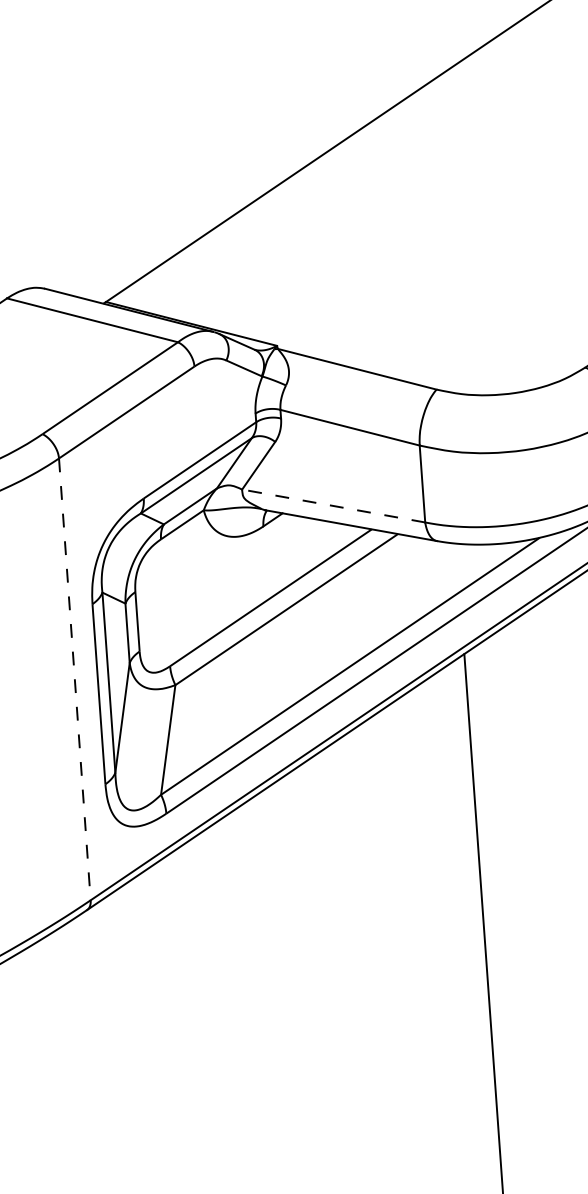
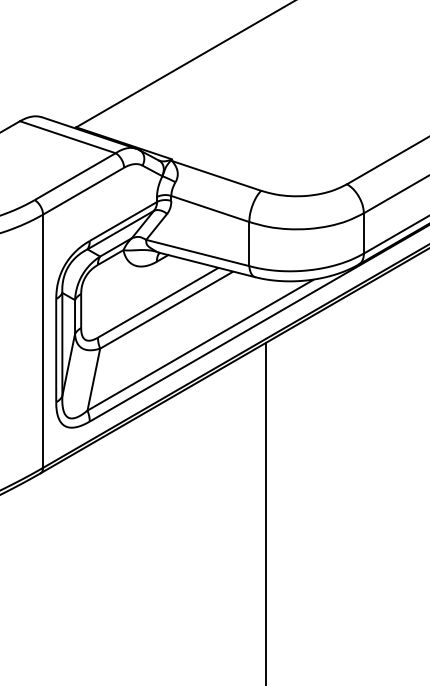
line: (333, 505) -> (197, 252), dashed -> solid
line: (75, 679) -> (43, 341), dashed -> solid

